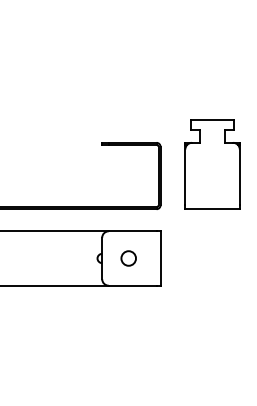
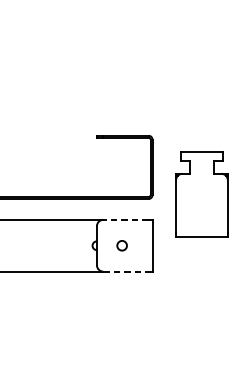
part: (212, 164) -> (201, 194), moved
line: (132, 231) -> (125, 220), solid -> dashed
circle: (128, 258) -> (122, 245), size x0.7
line: (132, 285) -> (125, 271), solid -> dashed

